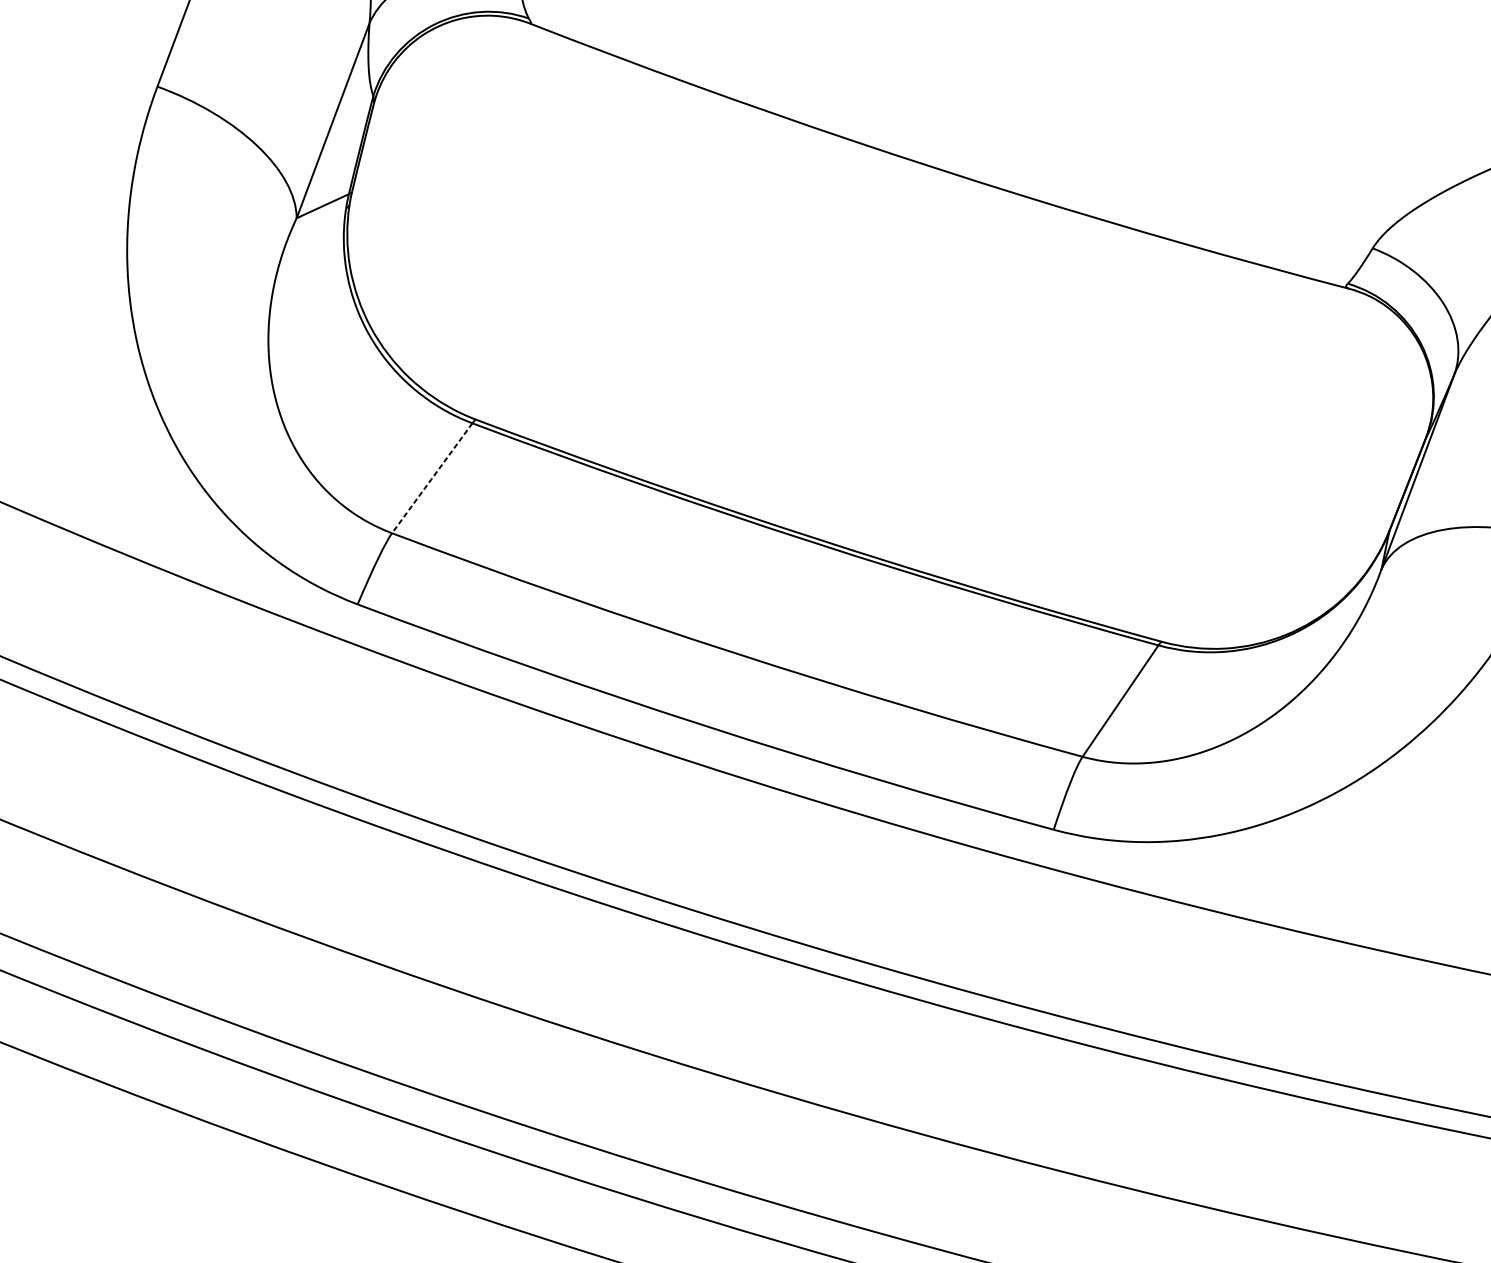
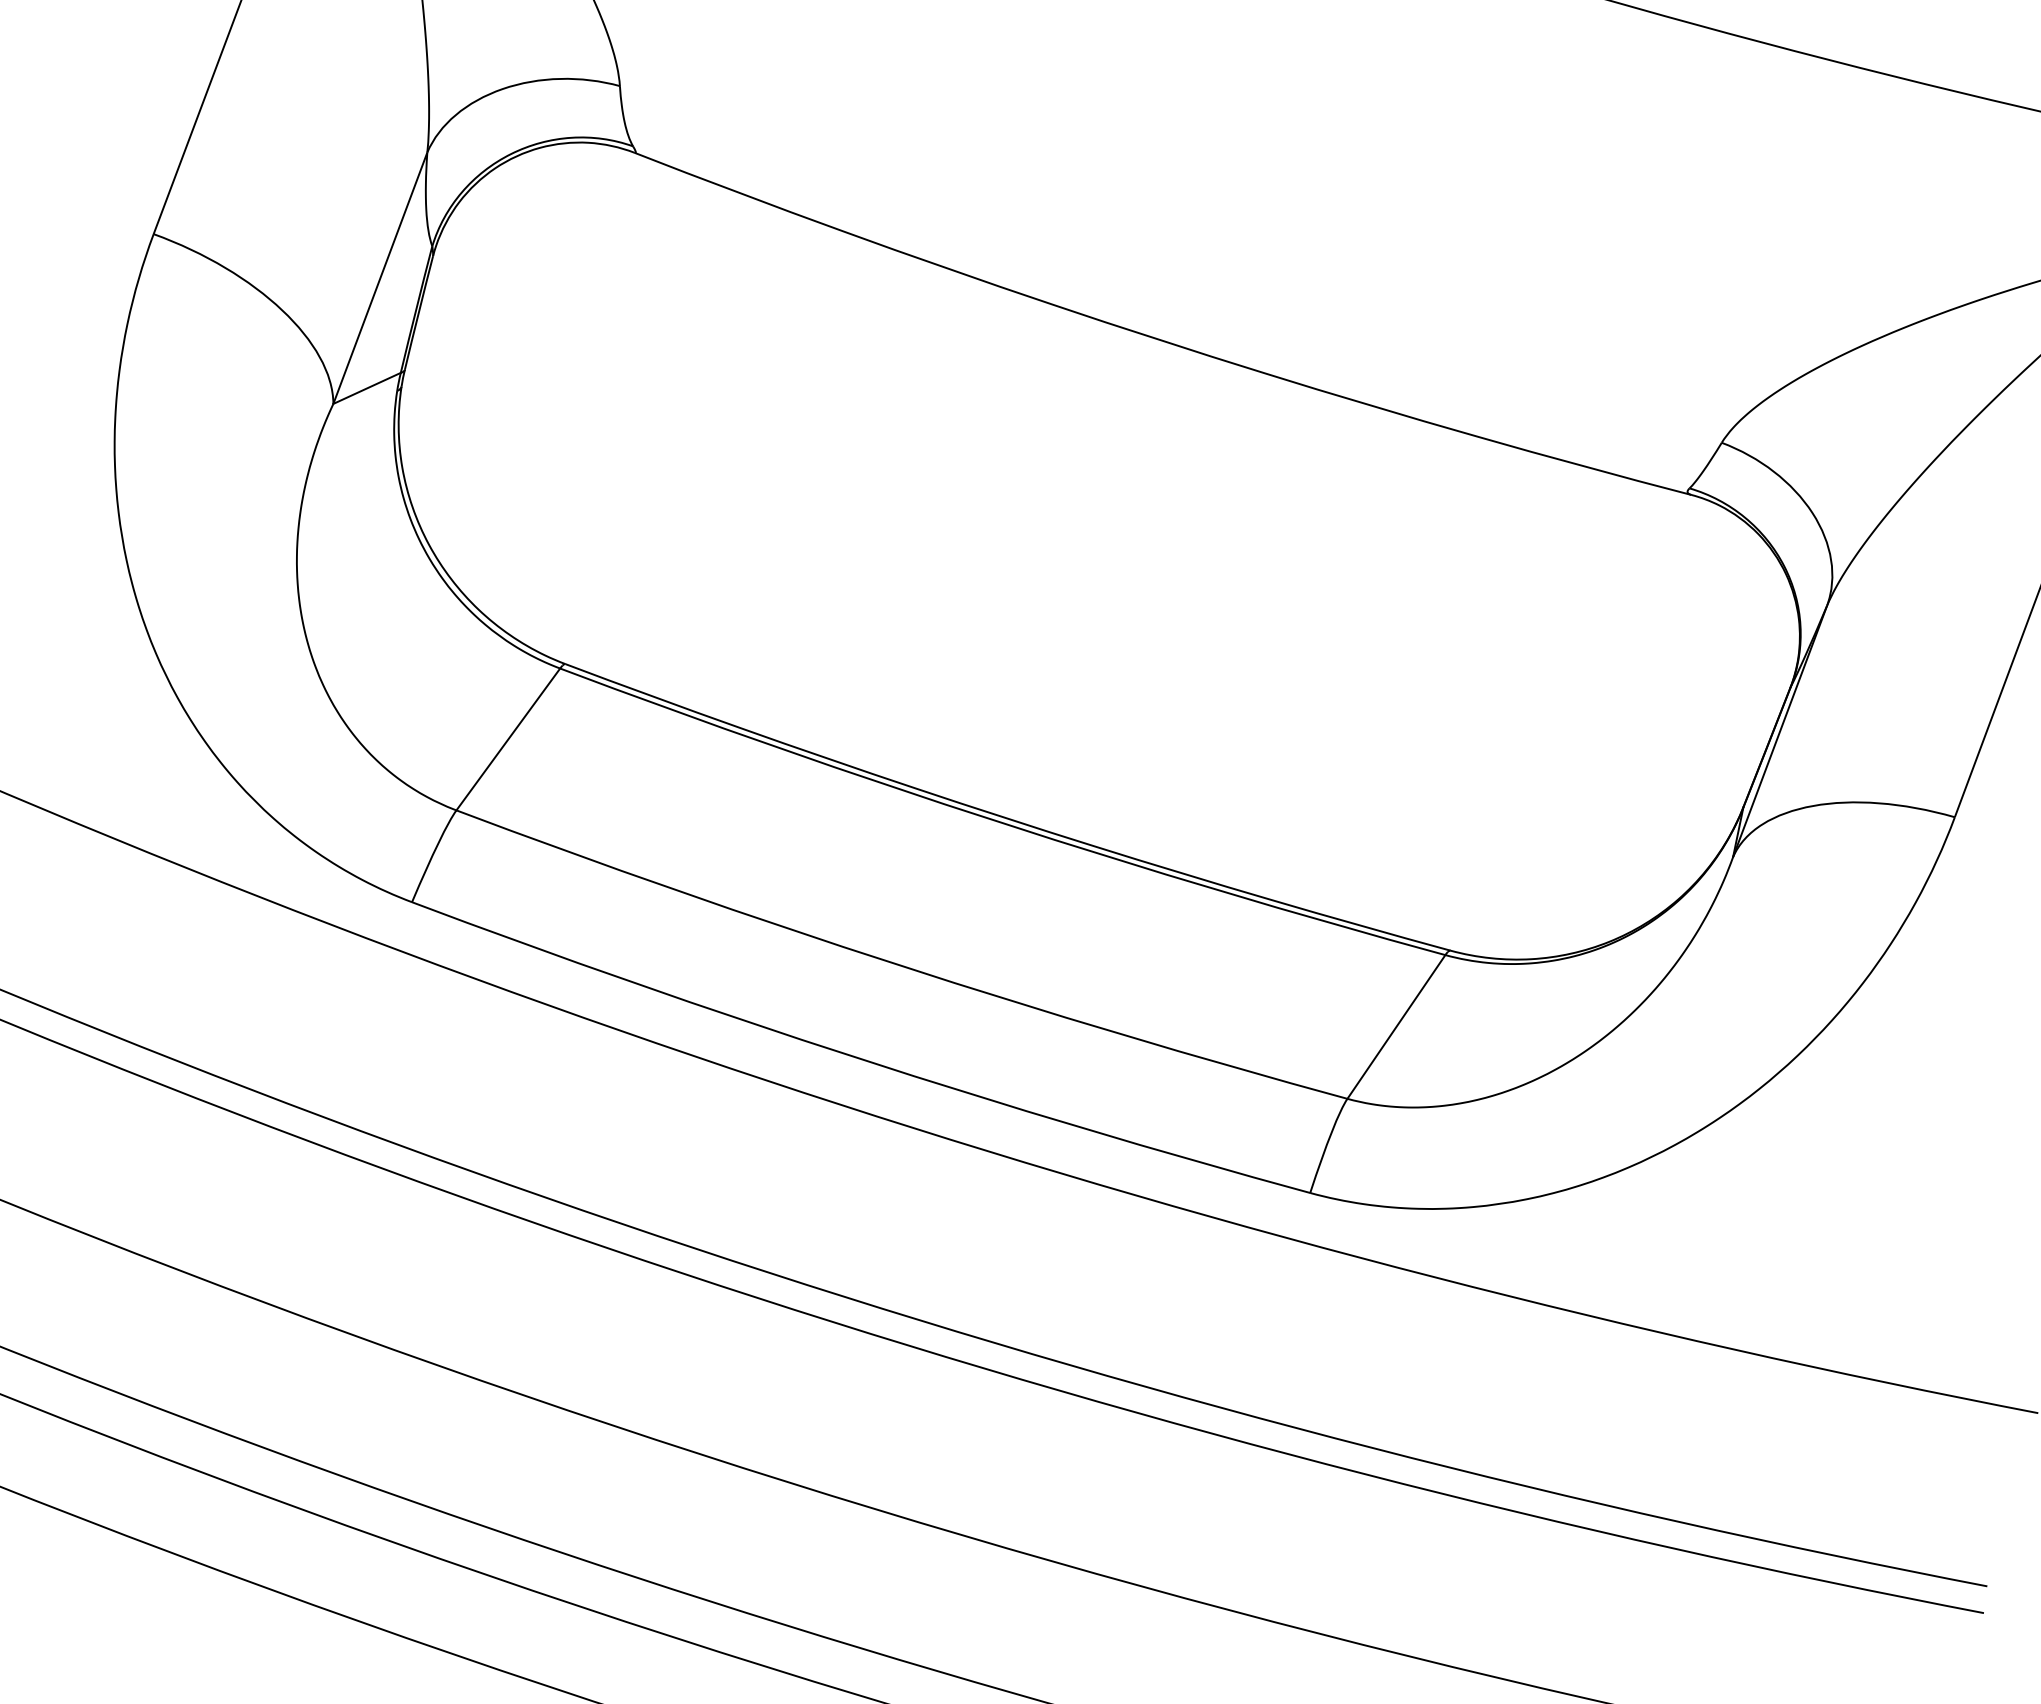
line: (432, 478) -> (508, 739), dashed -> solid

